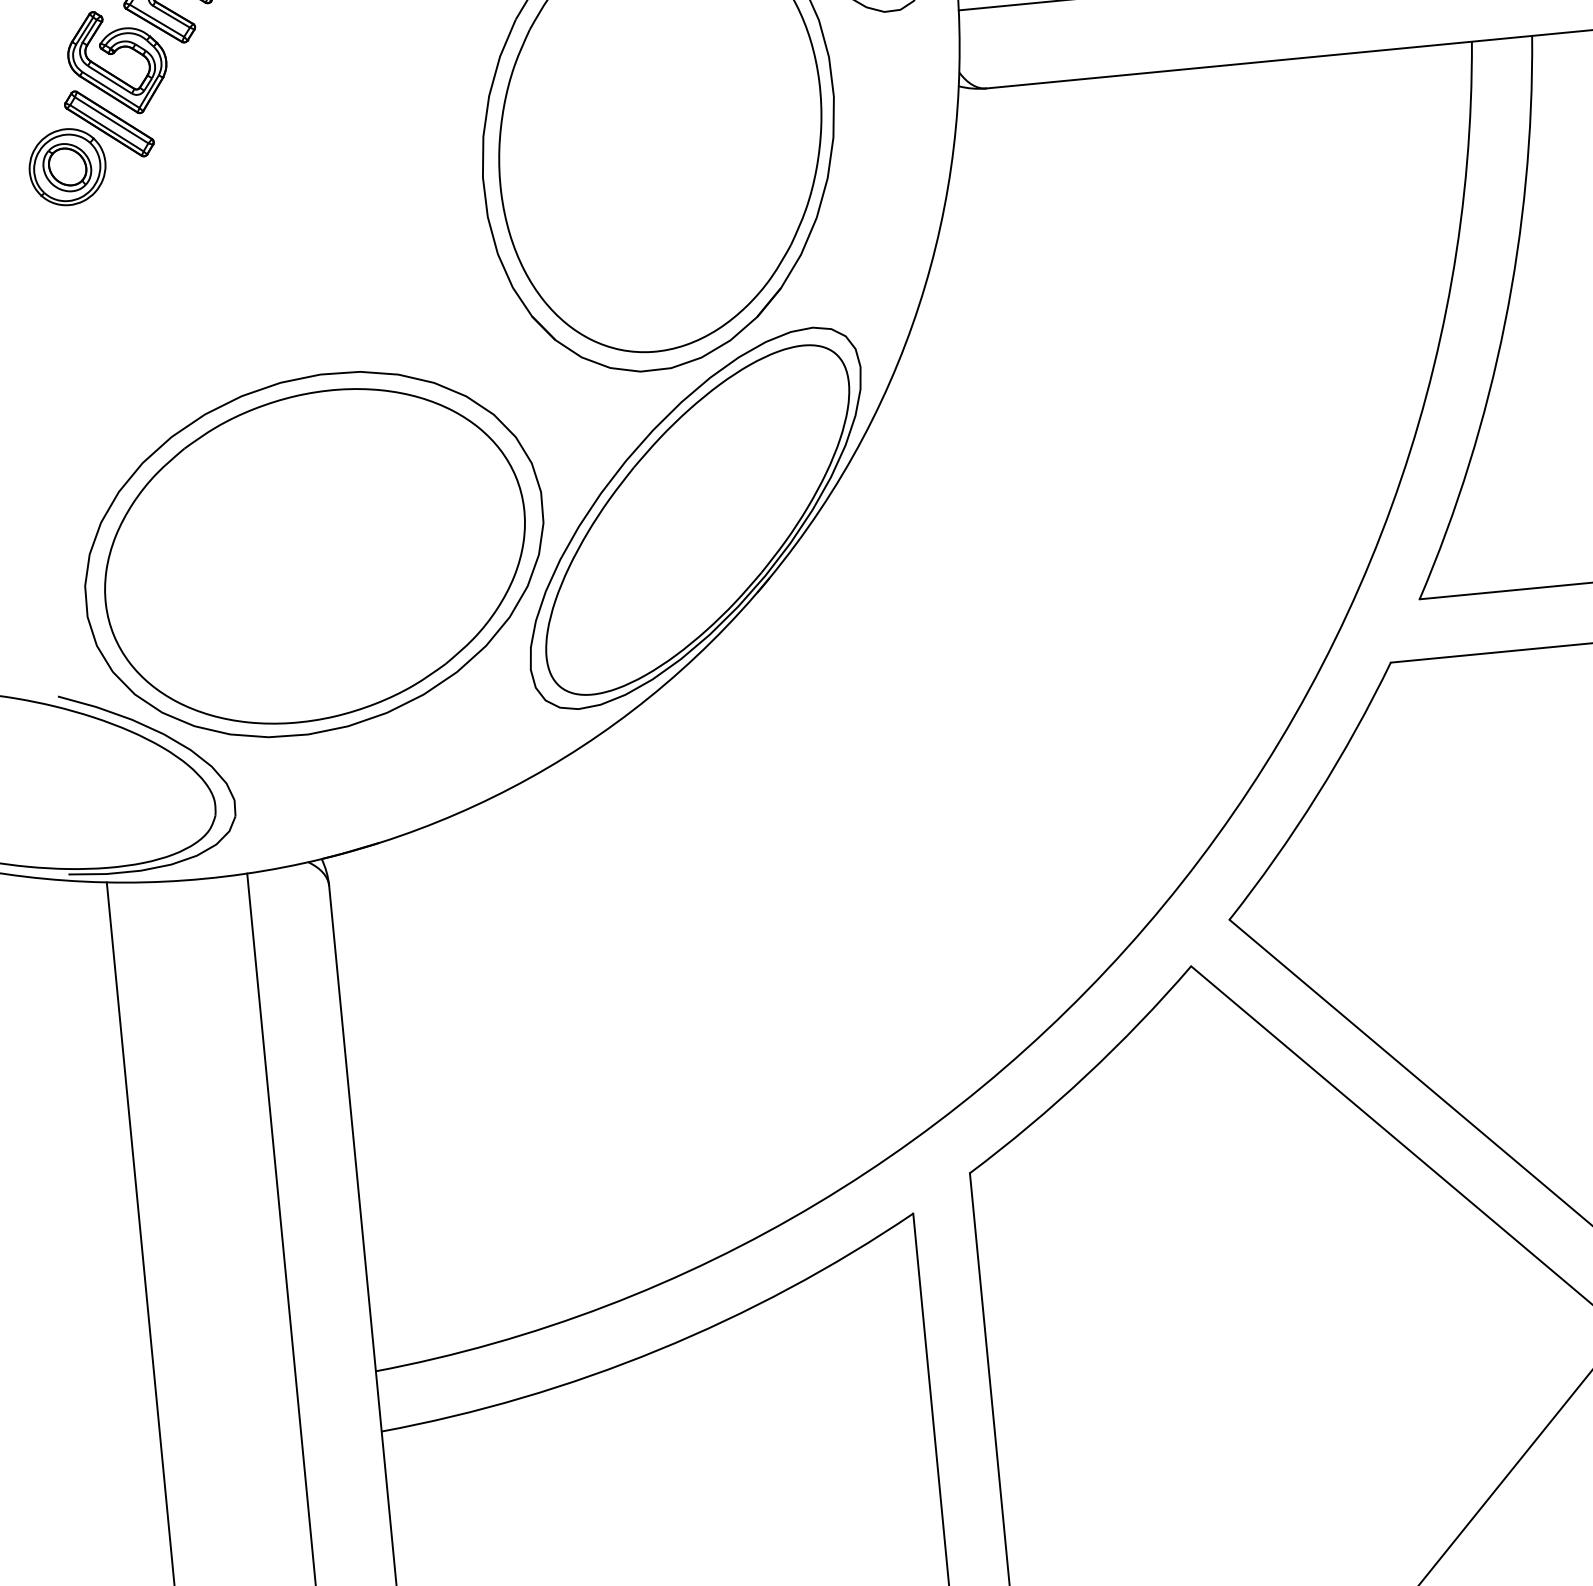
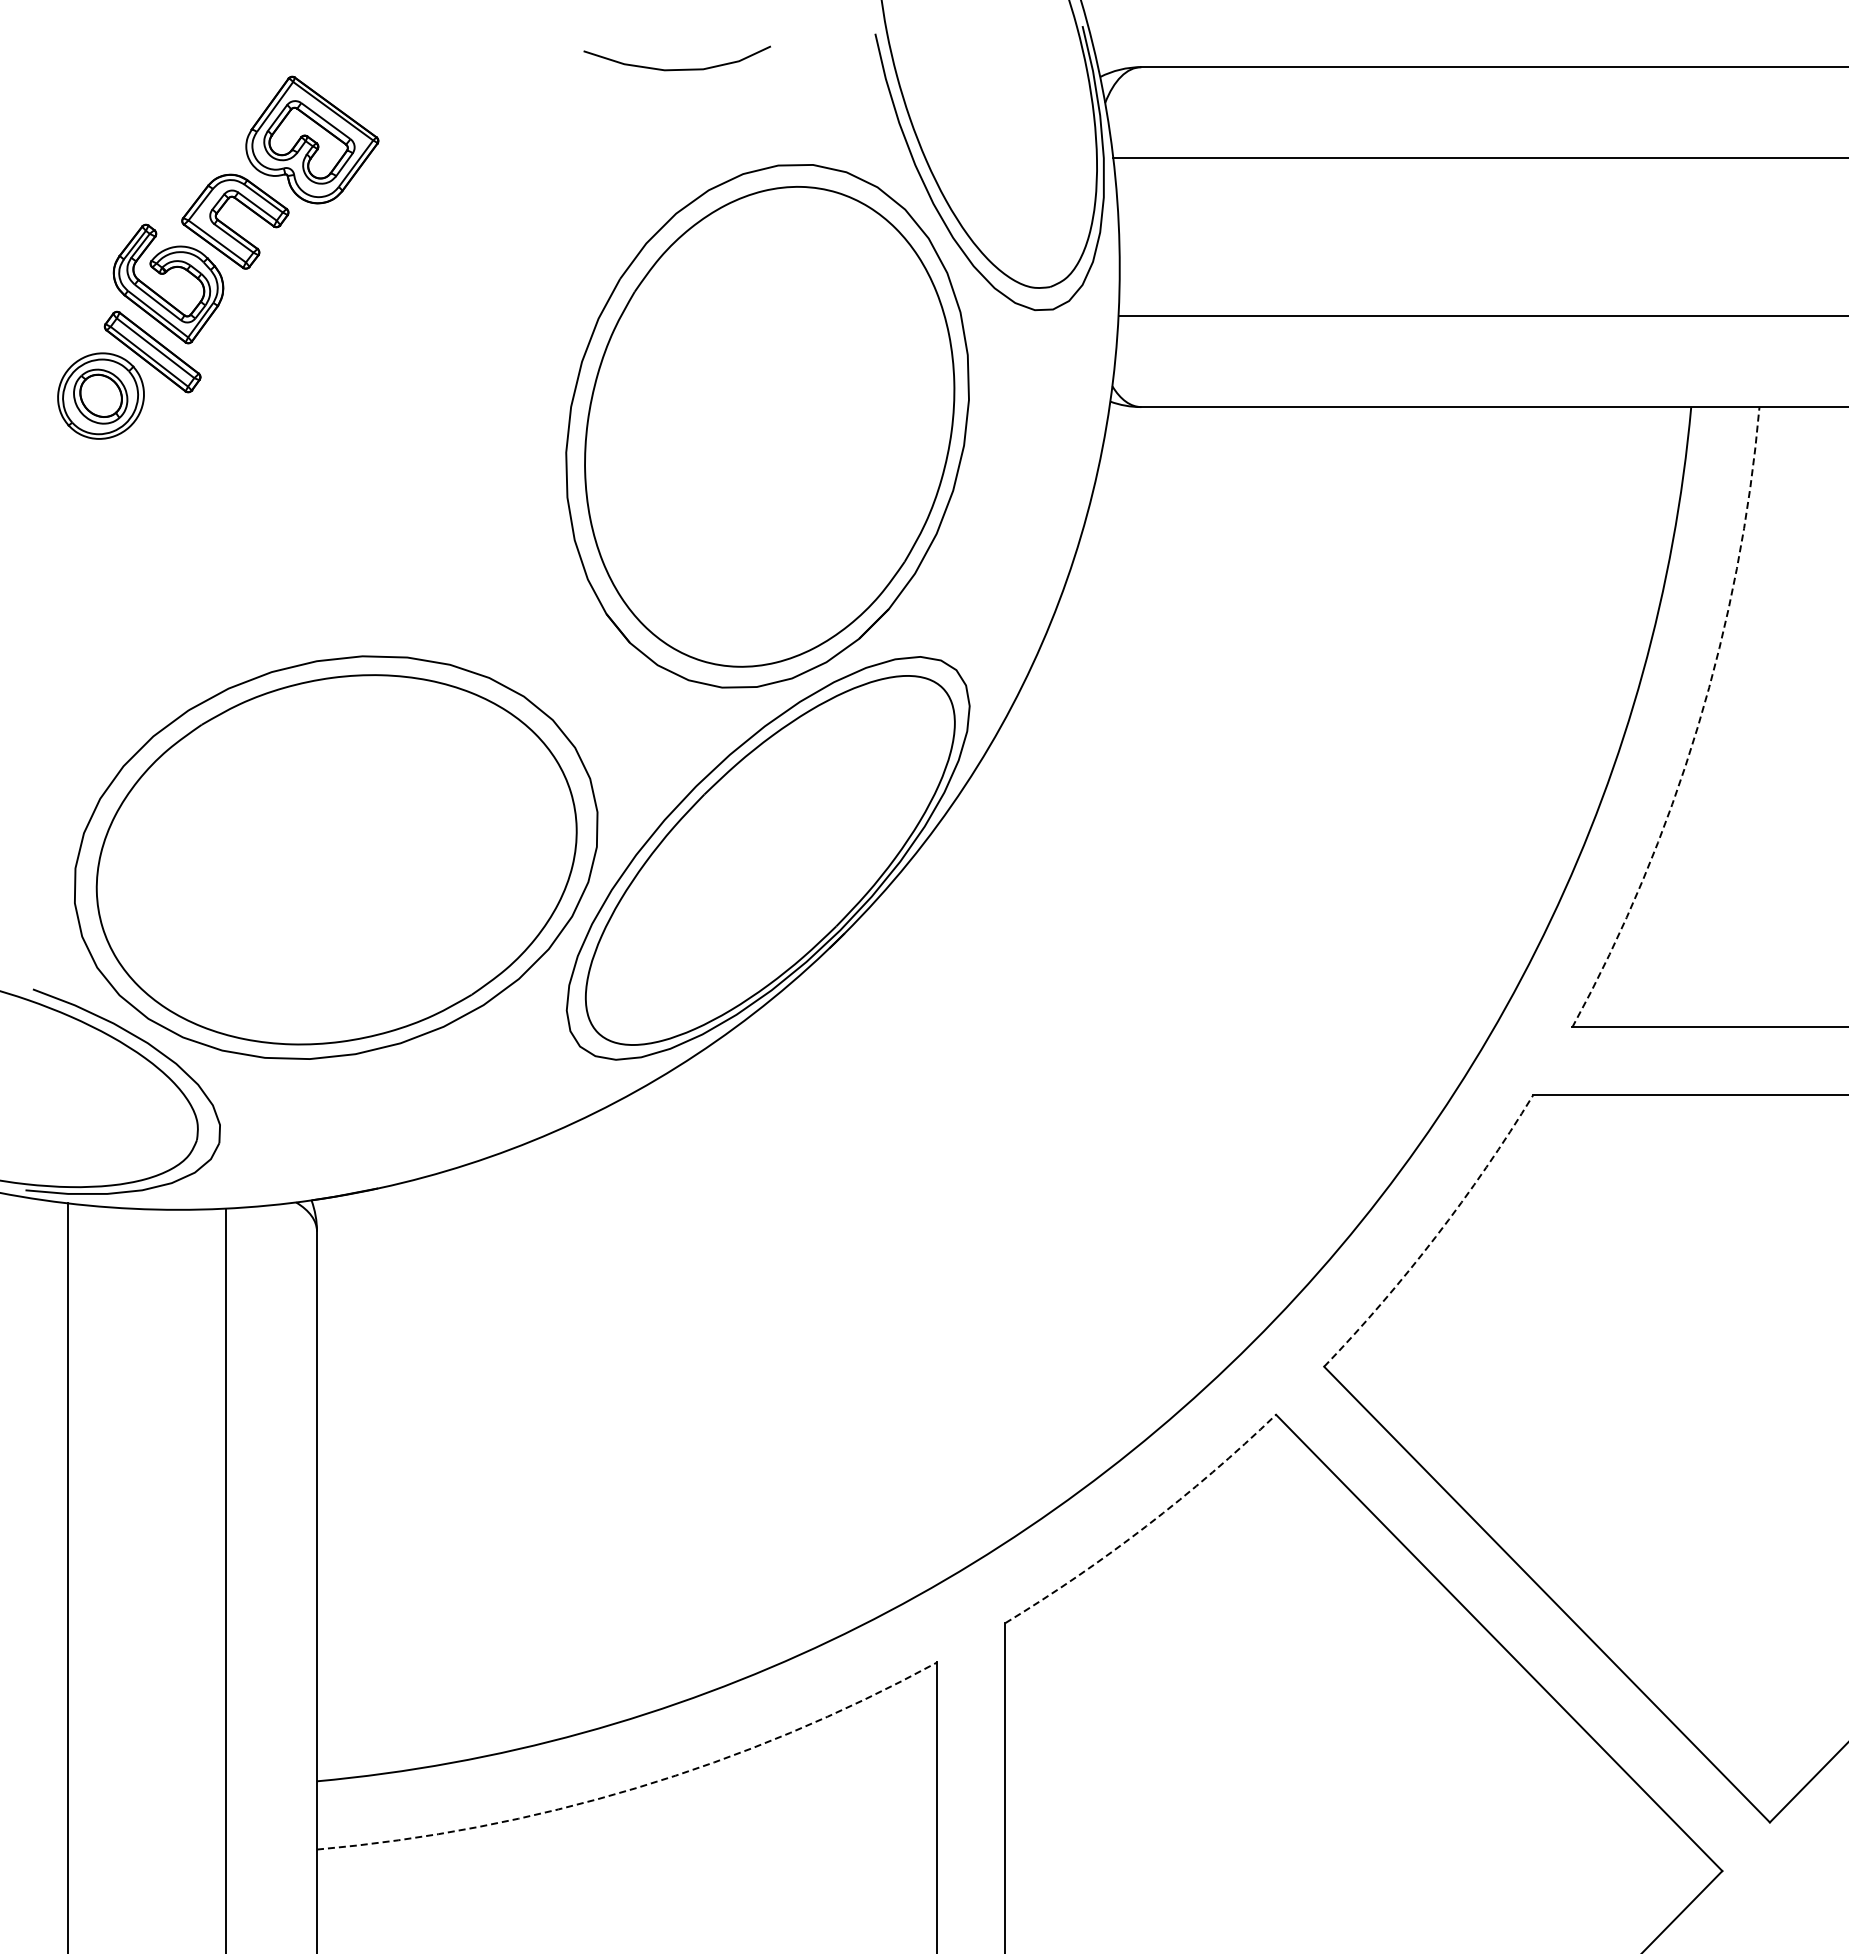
arc: (1504, 323) -> (1697, 726), solid -> dashed
arc: (1316, 795) -> (1435, 1236), solid -> dashed
arc: (1086, 1075) -> (1146, 1526), solid -> dashed
arc: (658, 1349) -> (636, 1787), solid -> dashed

